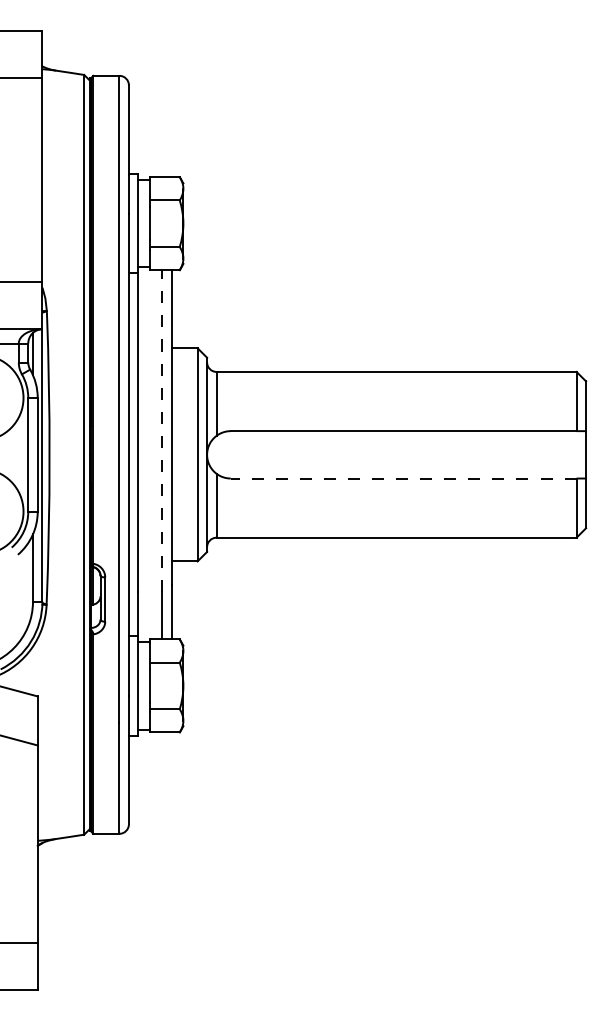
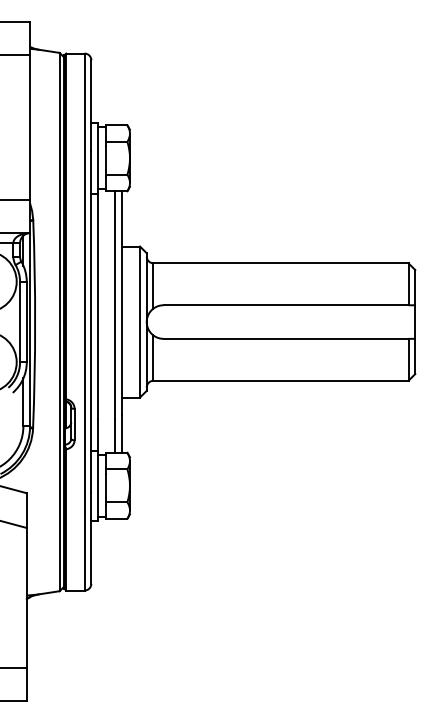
line: (161, 430) -> (114, 304), dashed -> solid
line: (402, 478) -> (285, 338), dashed -> solid

